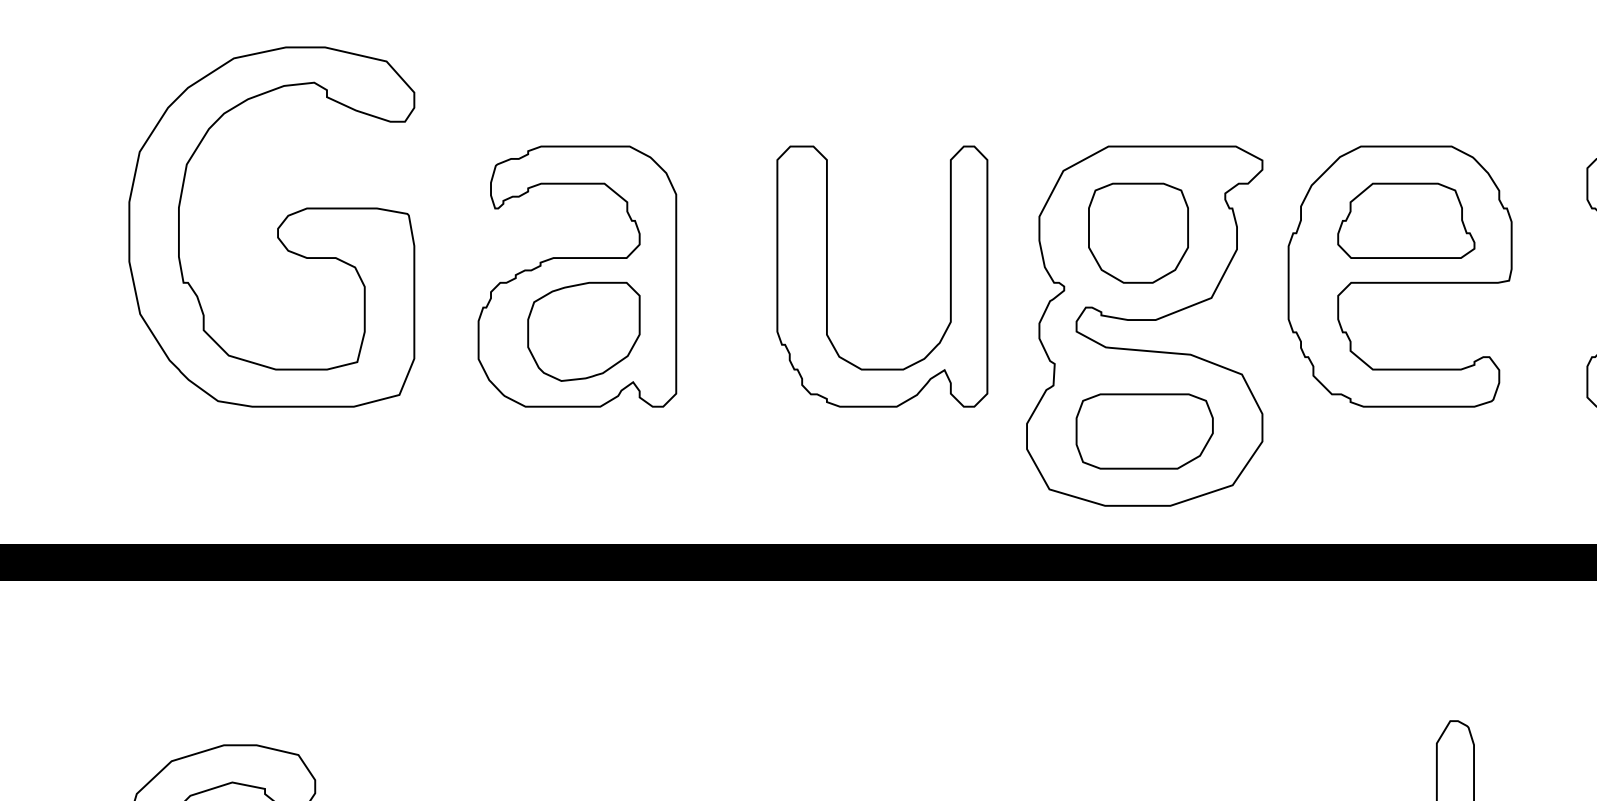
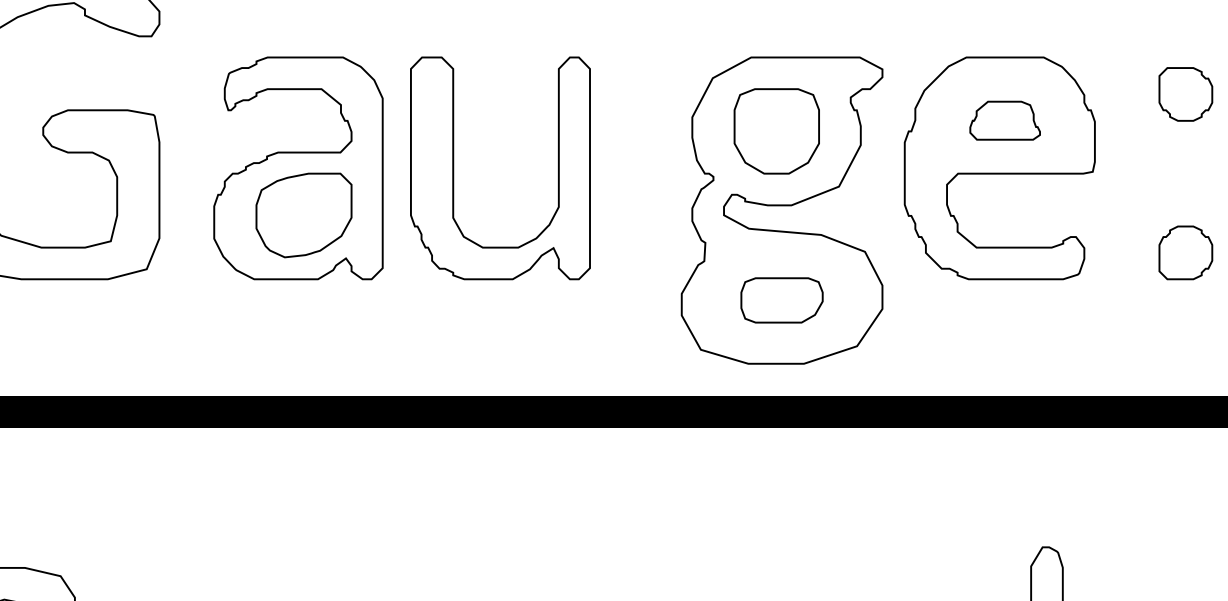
part: (1406, 220) -> (1005, 120), size x0.6
part: (827, 276) -> (453, 168), moved
part: (1144, 431) -> (781, 300), size x0.7

